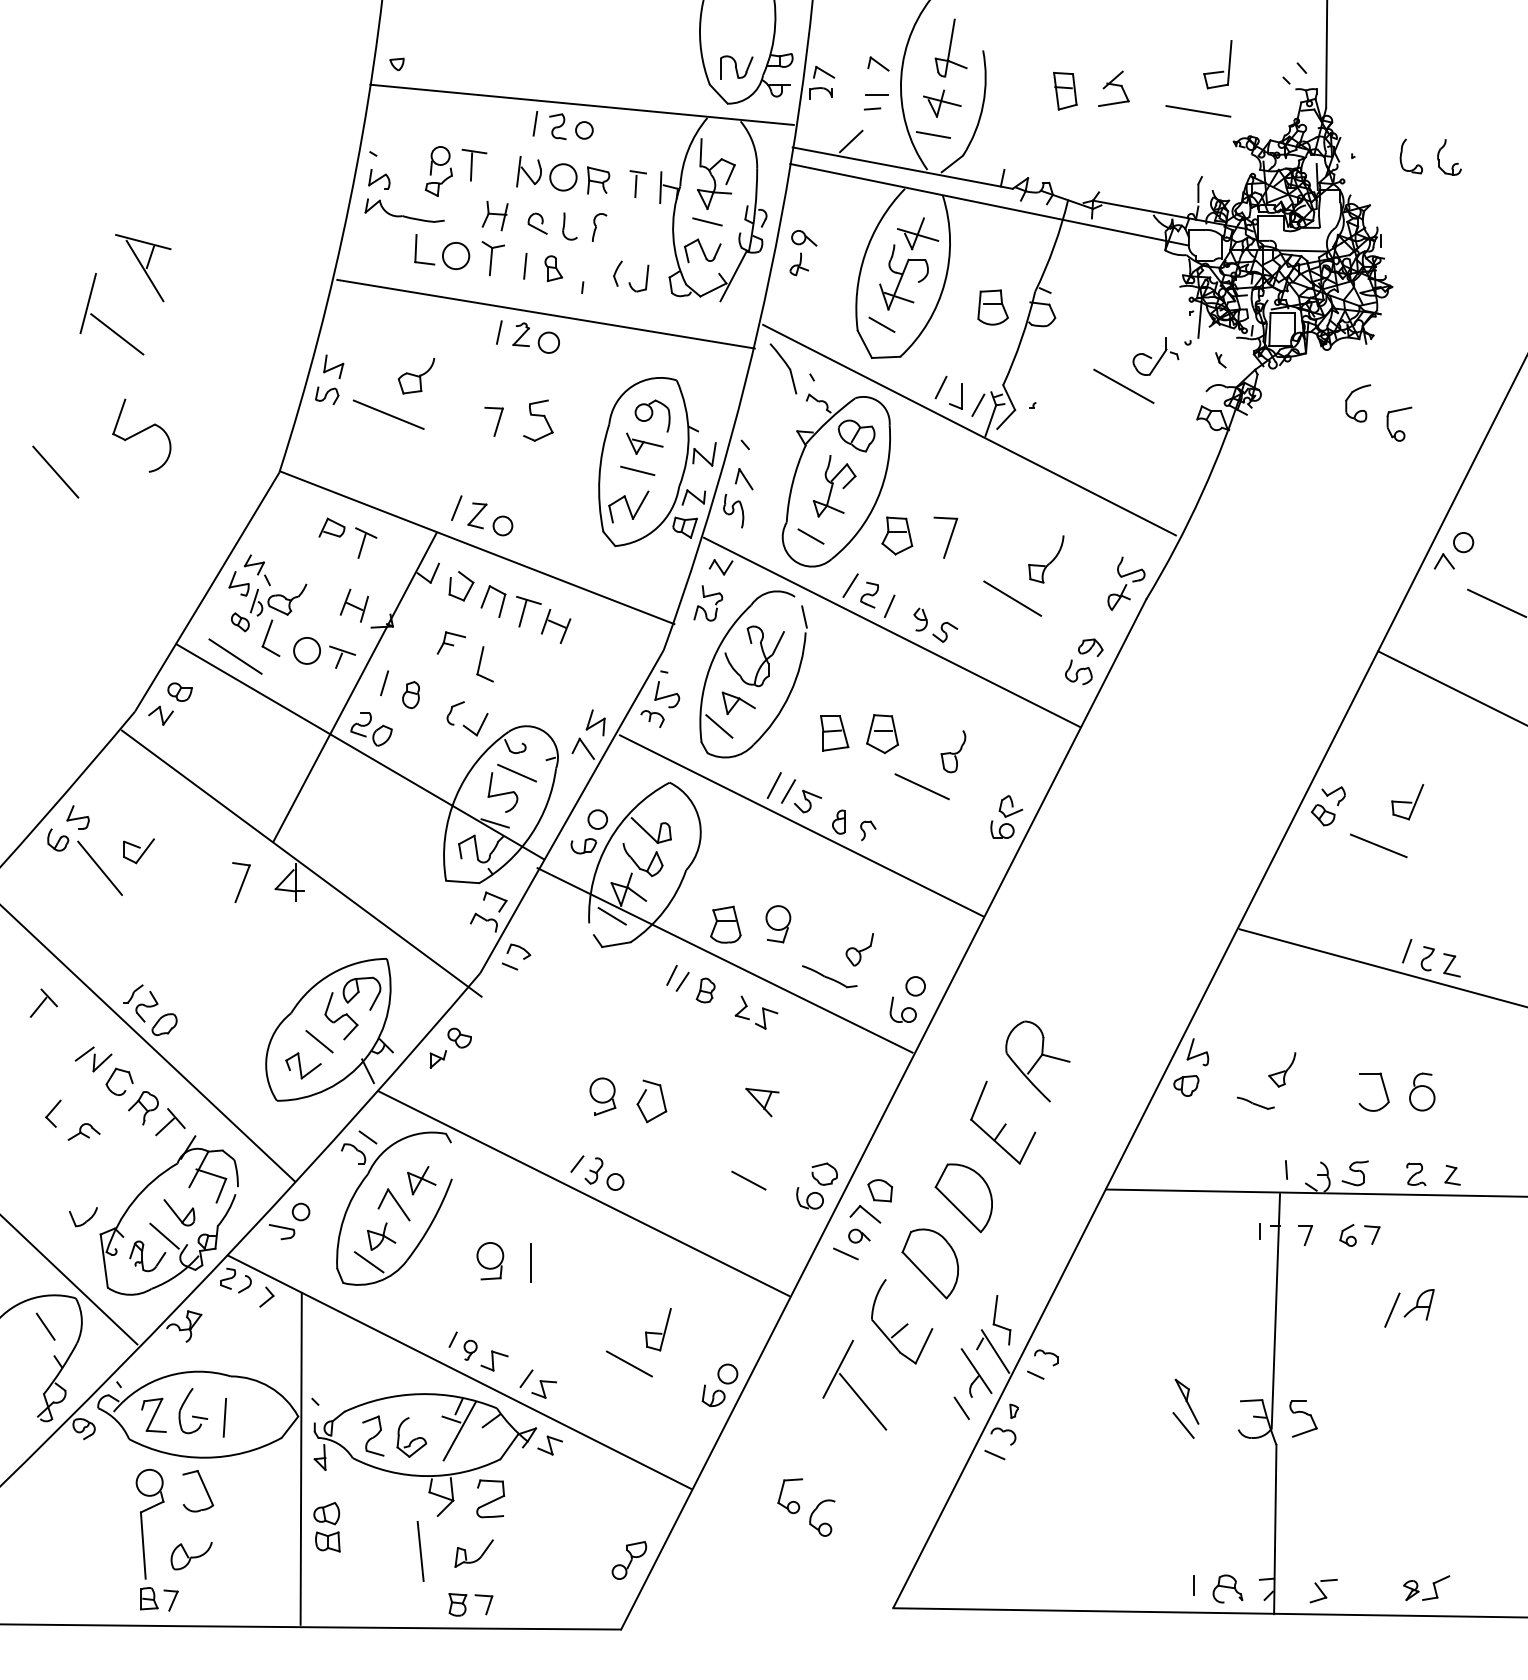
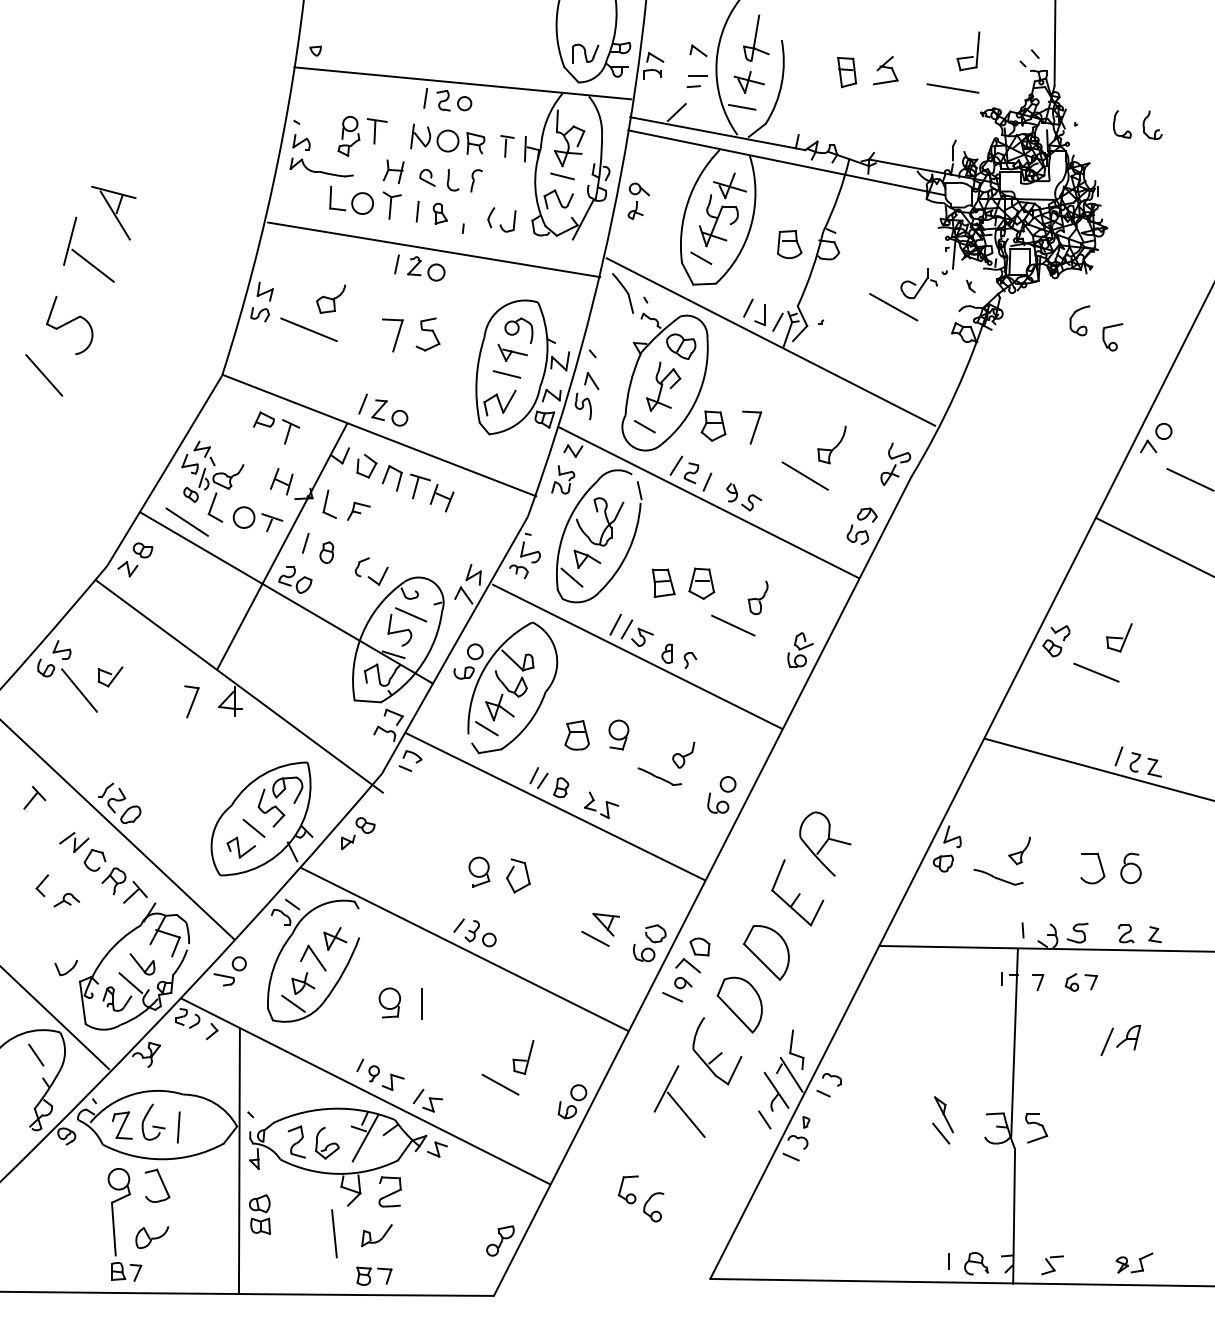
part: (493, 421) -> (392, 335), size x1.43
part: (141, 434) -> (69, 324), moved
part: (484, 663) -> (329, 503), moved
line: (725, 960) -> (555, 806), moved
part: (761, 1102) -> (605, 924), moved
part: (1255, 1103) -> (998, 877), size x1.67

